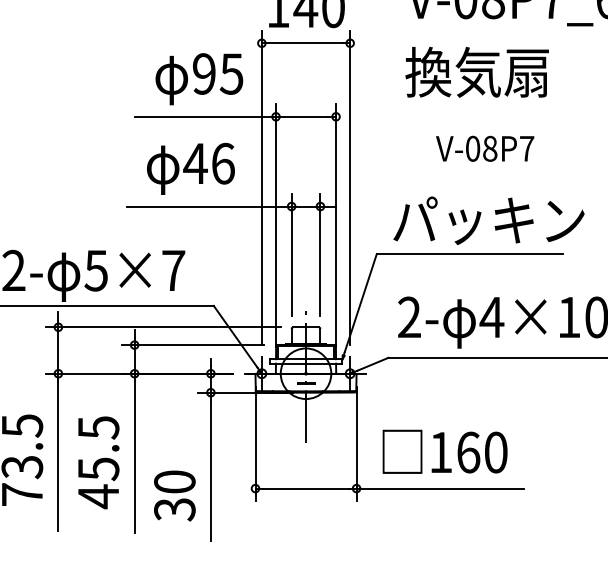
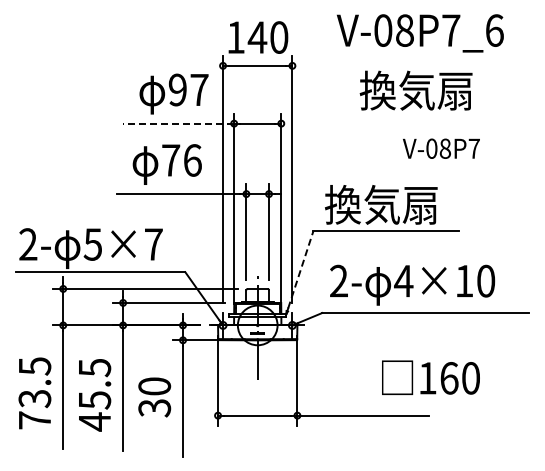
text: (476, 72) -> (415, 90), moved
text: (231, 74) -> (199, 90), 95 -> 97
line: (205, 116) -> (178, 123), solid -> dashed
text: (485, 148) -> (441, 148), moved
text: (194, 163) -> (170, 160), 46 -> 76
text: (487, 219) -> (400, 204), パッキン -> 換気扇
line: (360, 302) -> (300, 269), solid -> dashed
text: (444, 451) -> (430, 377), moved
text: (174, 496) -> (154, 397), moved

